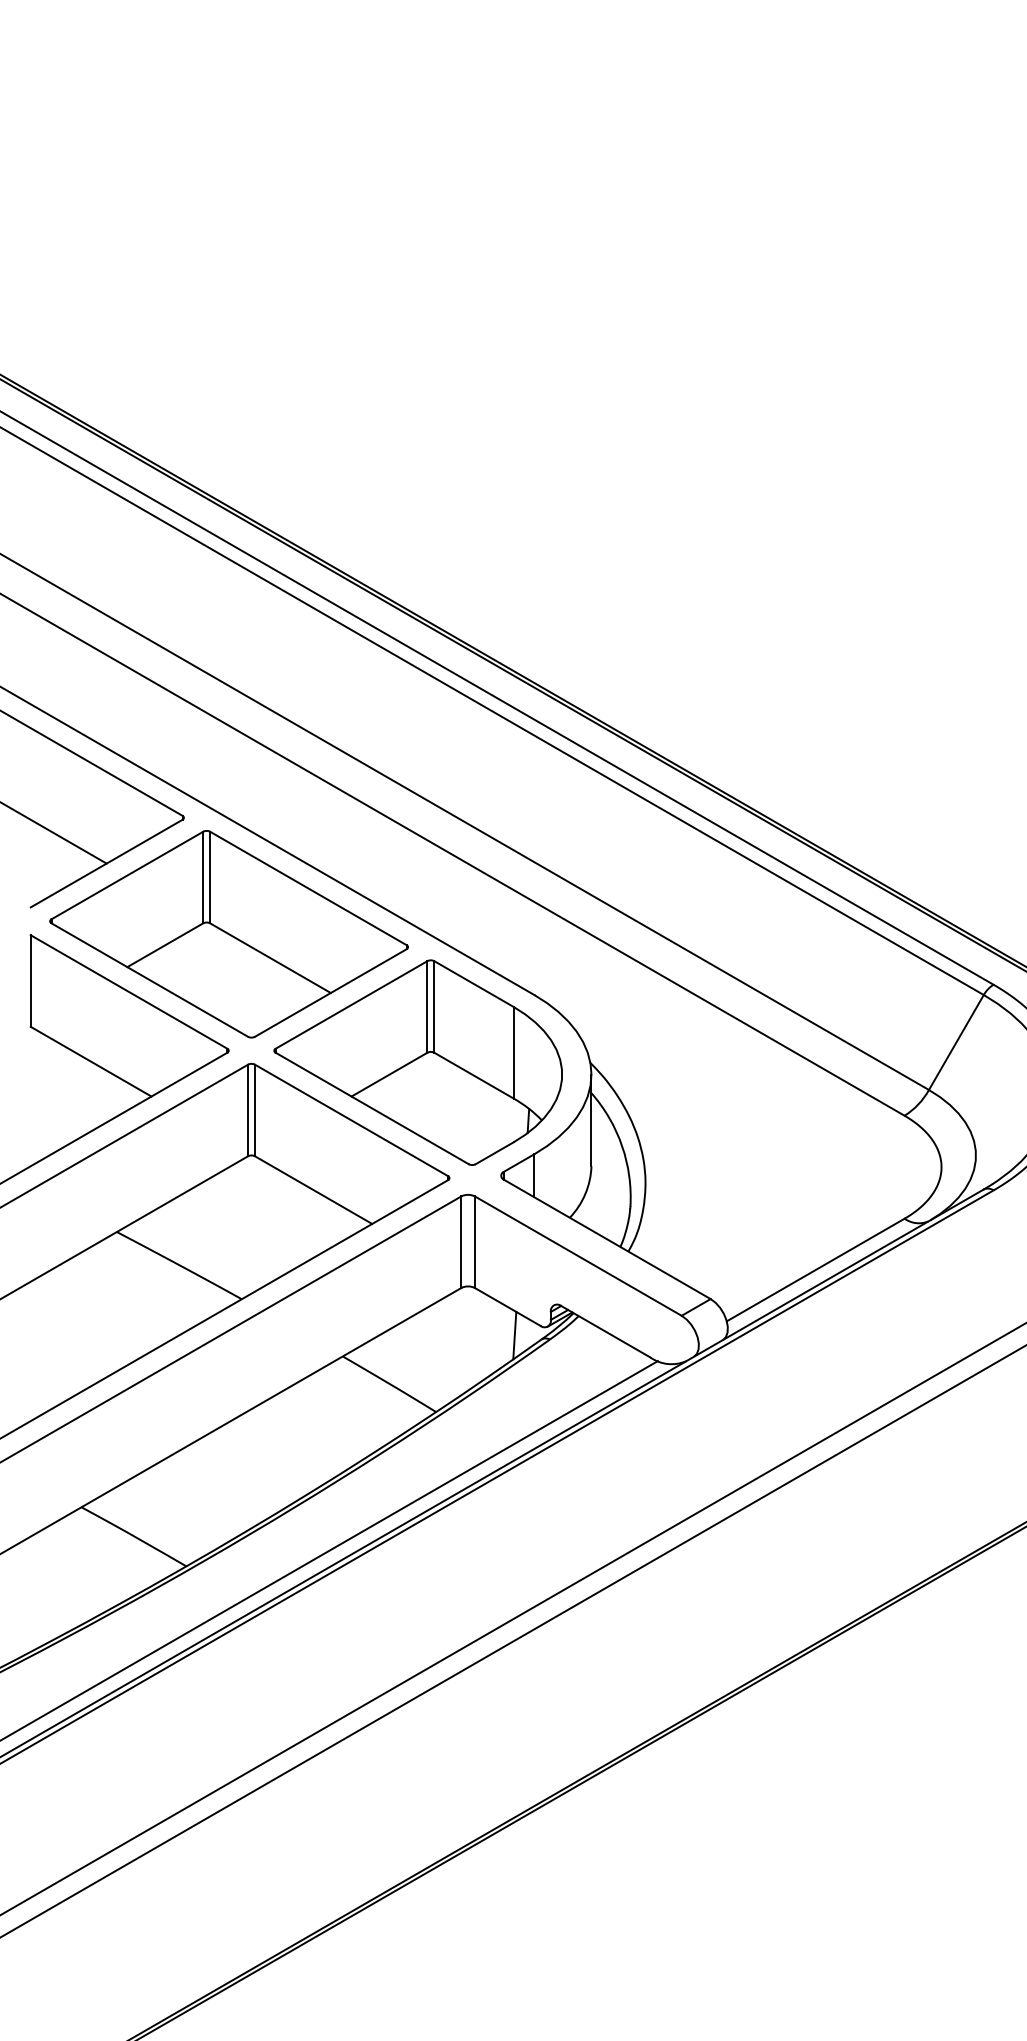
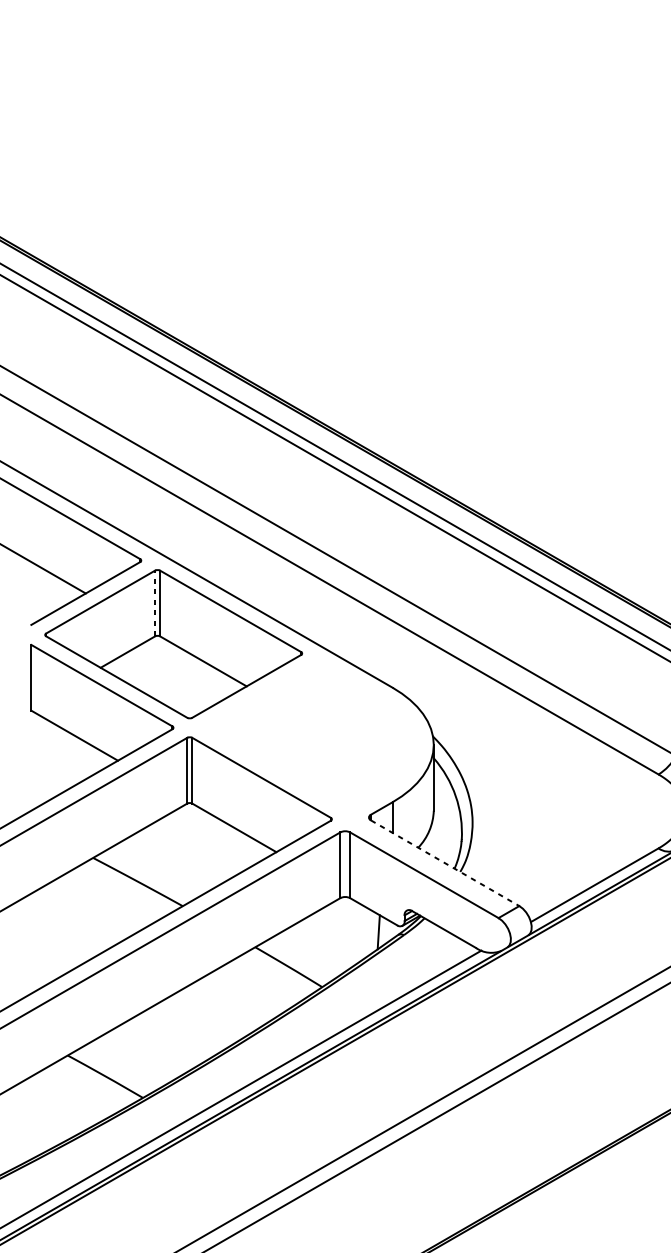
line: (203, 877) -> (155, 603), solid -> dashed
part: (417, 1062) -> (308, 736), removed
line: (607, 1239) -> (445, 863), solid -> dashed

